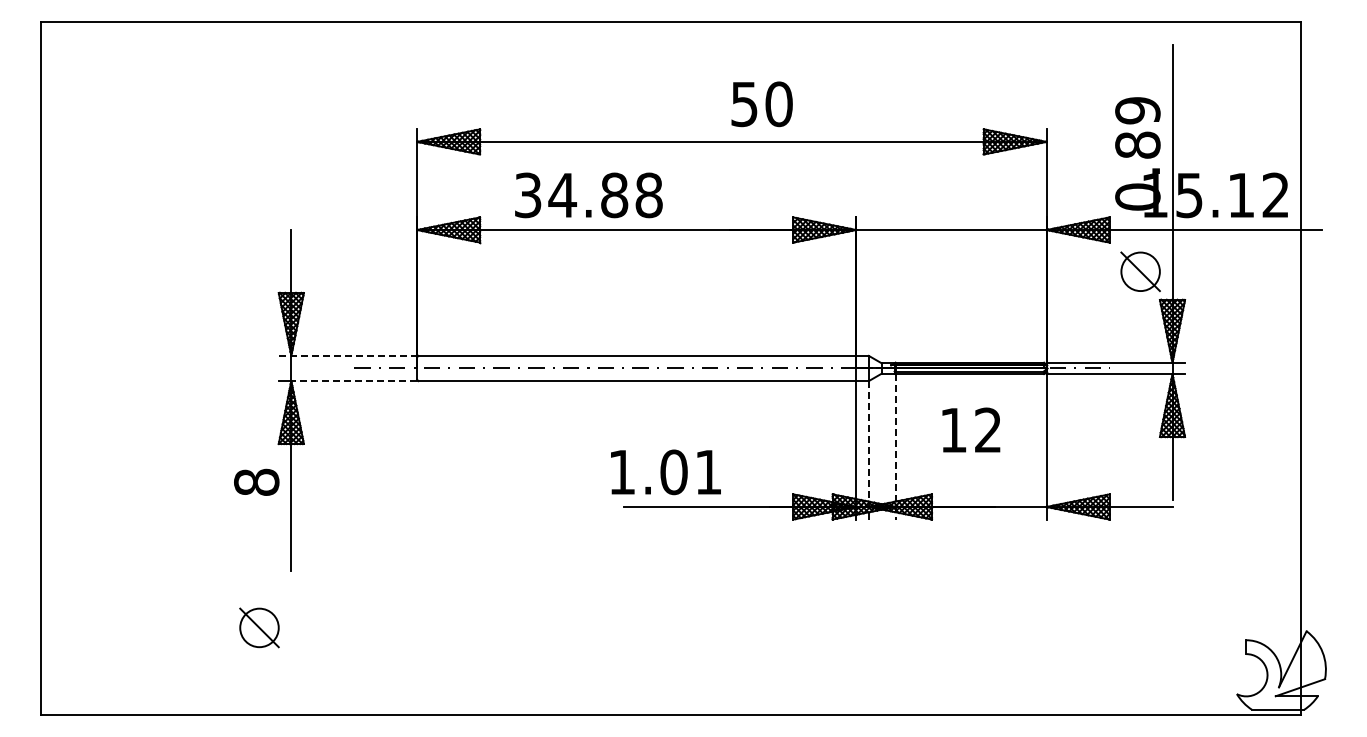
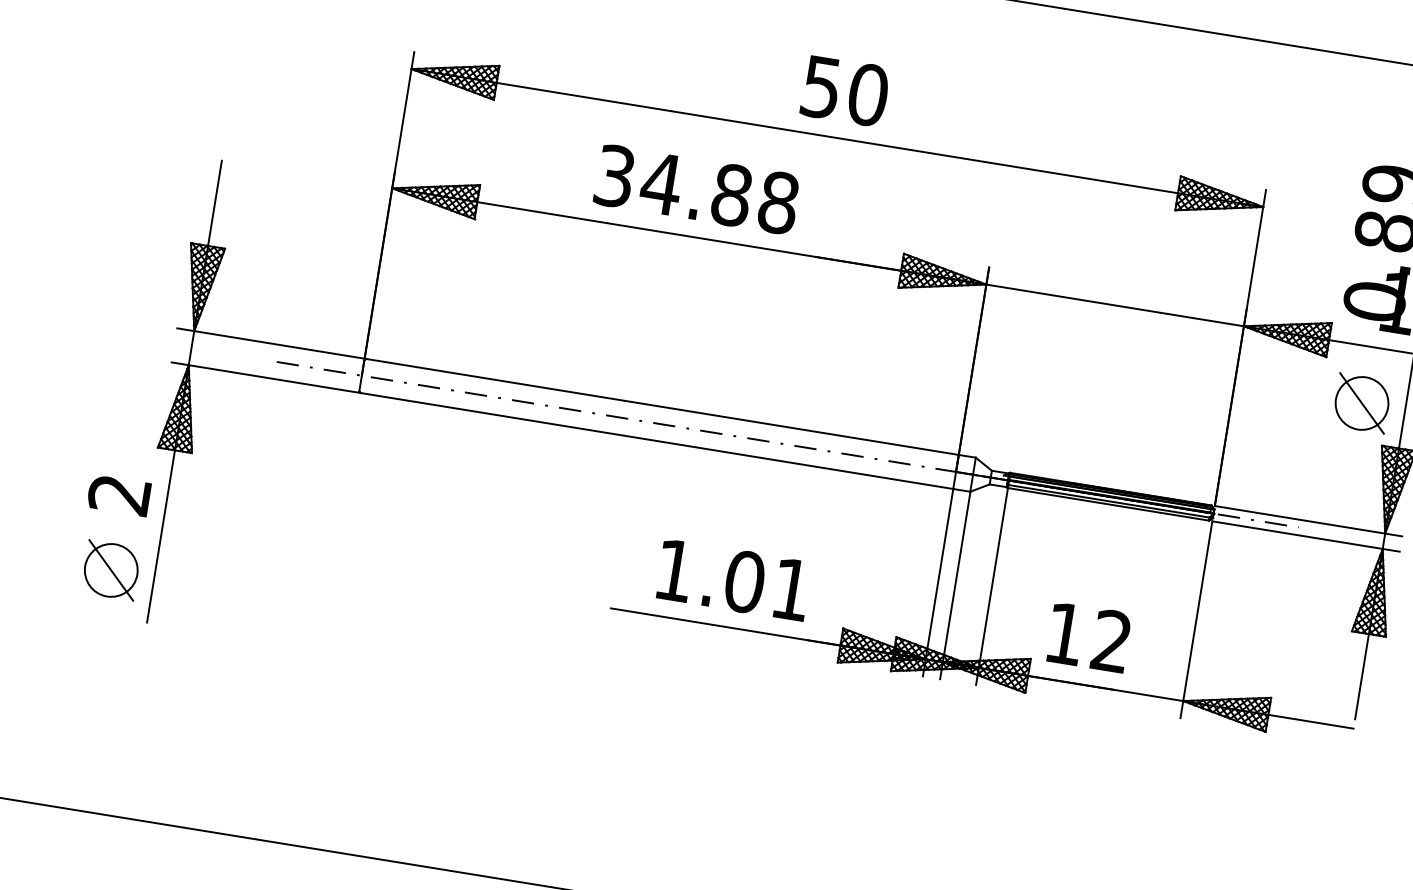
text: (761, 104) -> (844, 91), moved
text: (588, 195) -> (696, 189), moved
line: (348, 355) -> (271, 343), dashed -> solid
line: (354, 381) -> (274, 379), dashed -> solid
text: (971, 429) -> (1089, 636), moved
line: (895, 446) -> (991, 586), dashed -> solid
line: (869, 449) -> (956, 584), dashed -> solid
text: (665, 472) -> (733, 580), moved
text: (256, 481) -> (119, 493), 8 -> 2
part: (259, 627) -> (111, 569), moved

